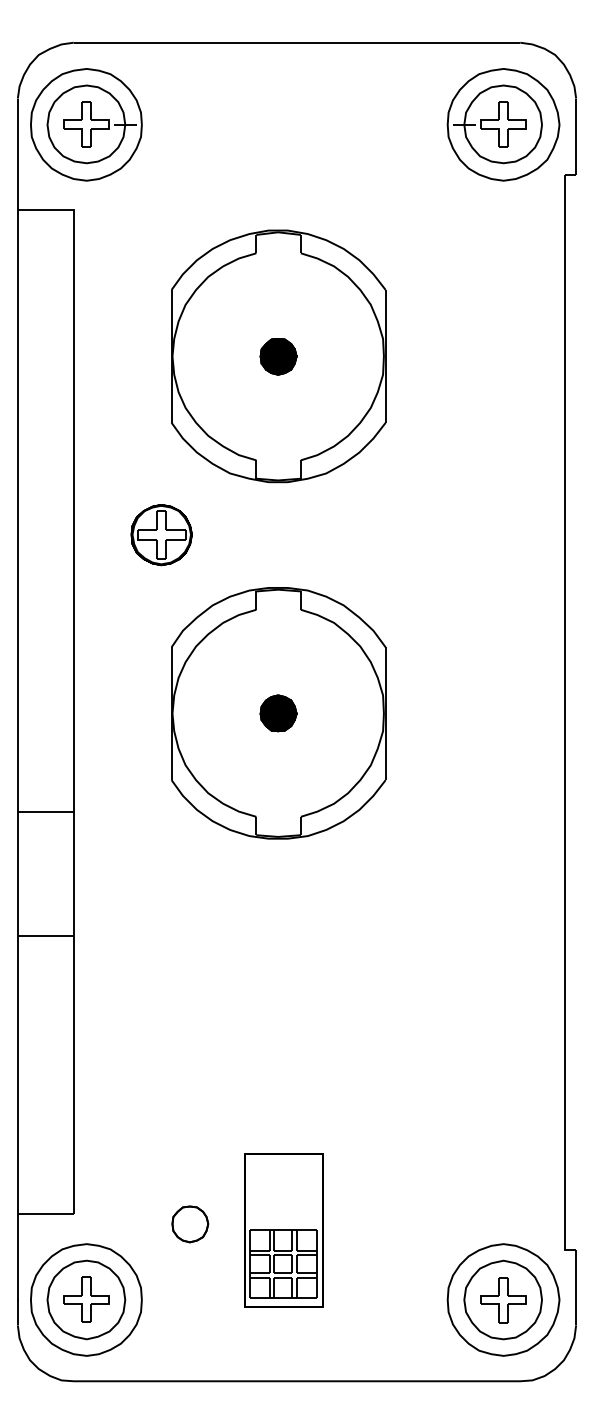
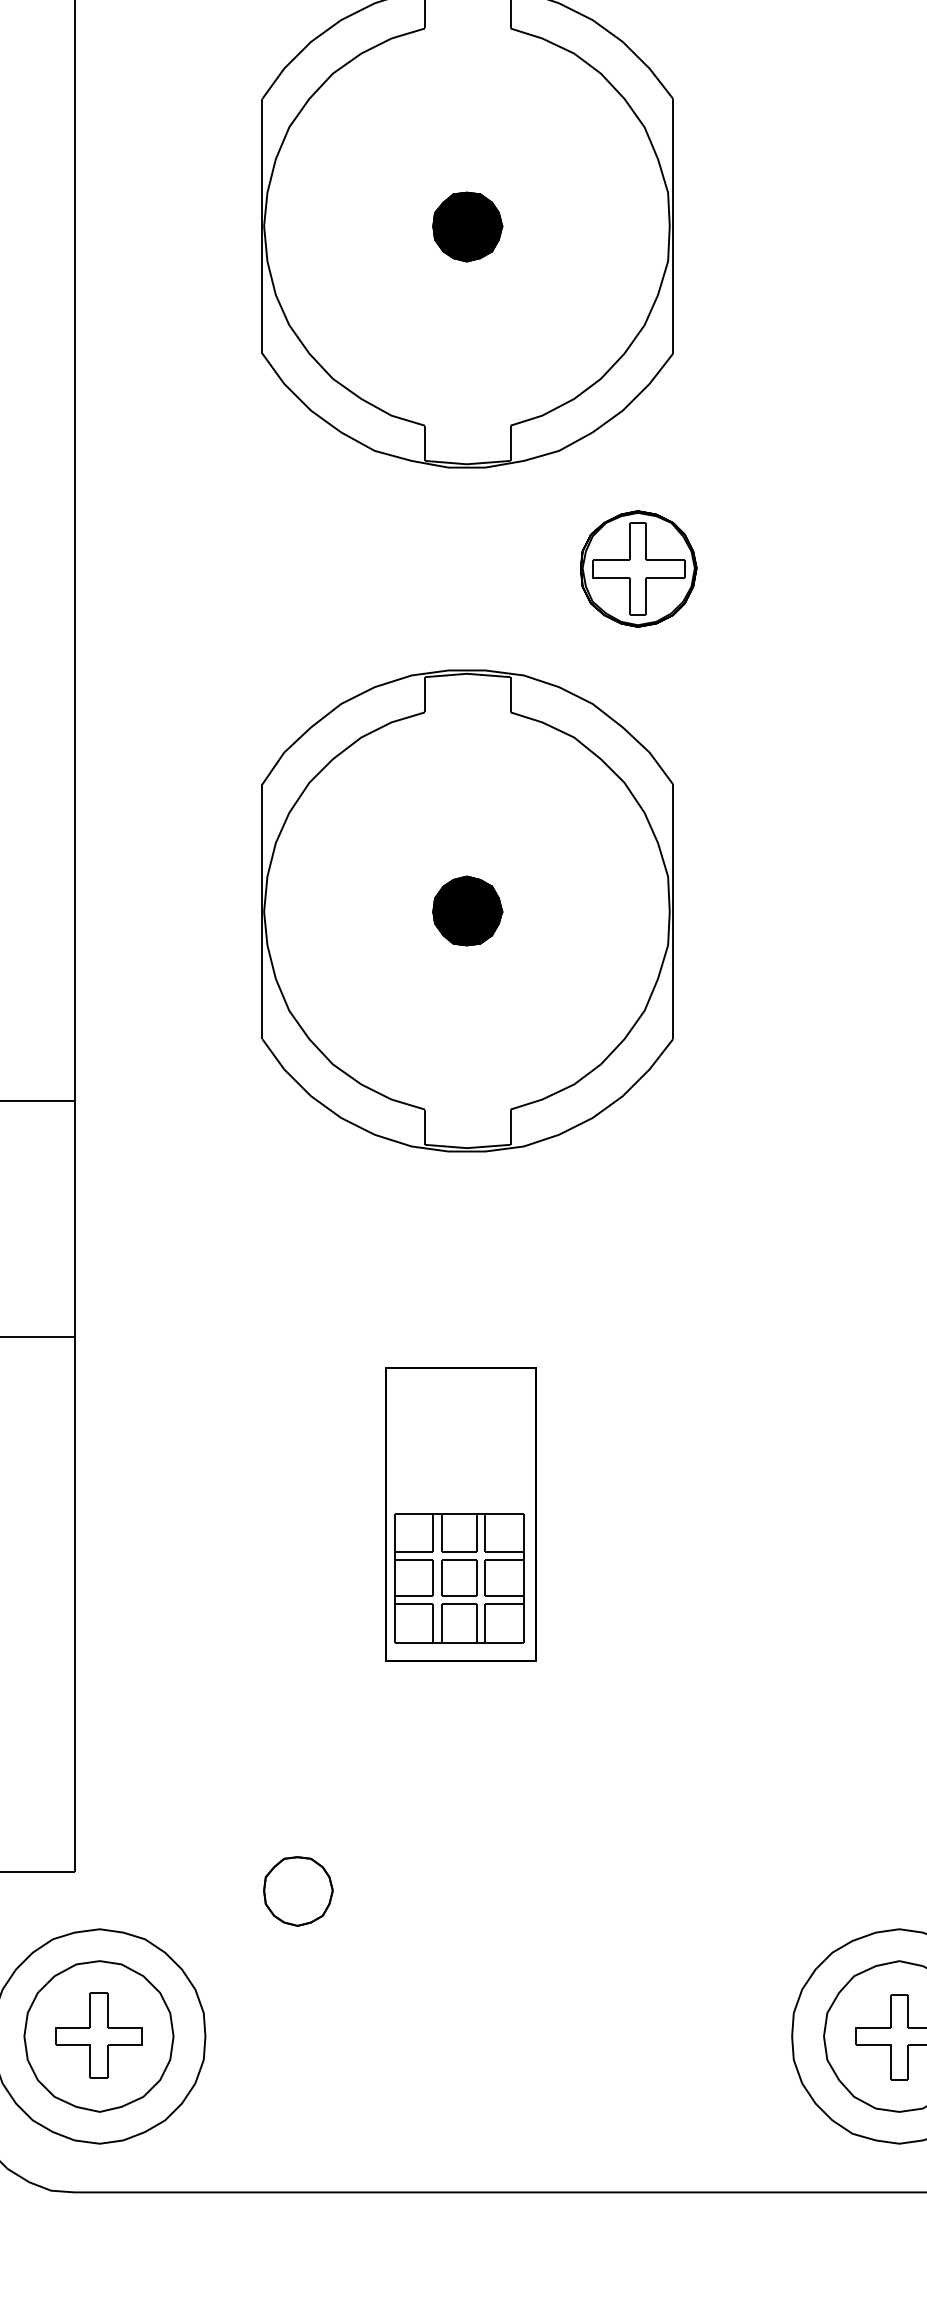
part: (161, 535) -> (638, 569), moved
part: (283, 1230) -> (459, 1513), moved

